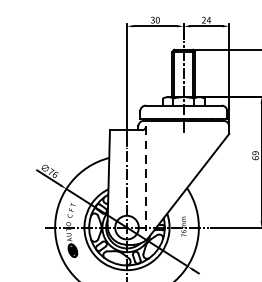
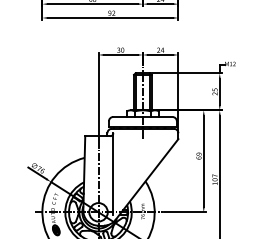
line: (146, 179) -> (113, 174), dashed -> solid

